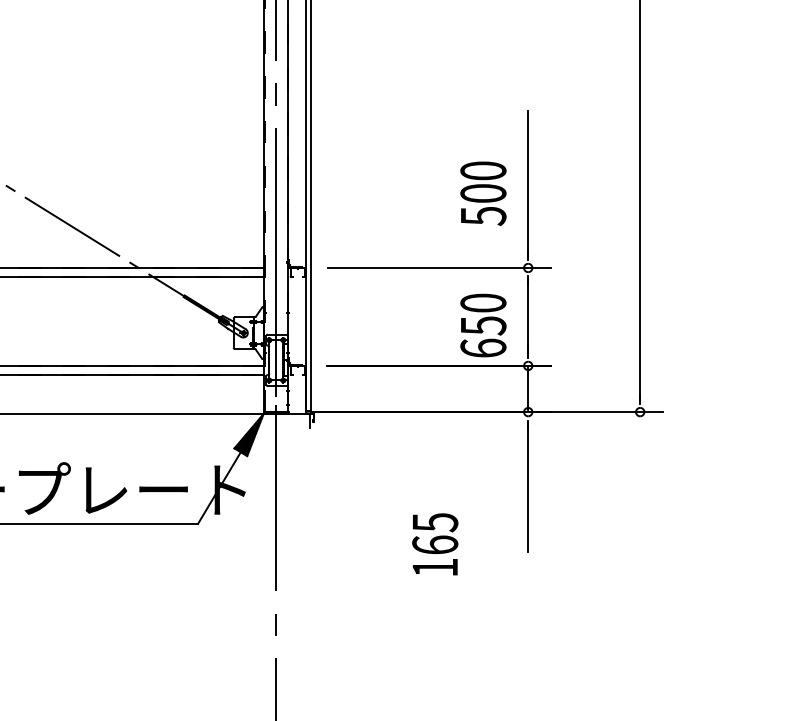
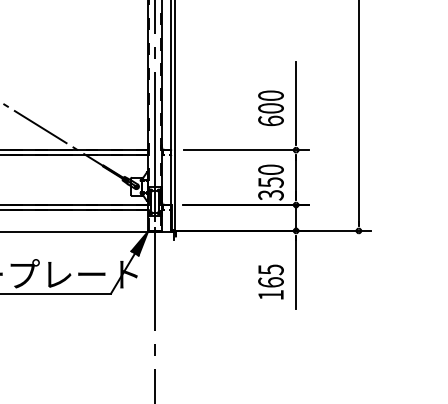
text: (482, 215) -> (270, 120), 500 -> 600
text: (482, 347) -> (270, 194), 650 -> 350
text: (434, 543) -> (270, 281), moved

